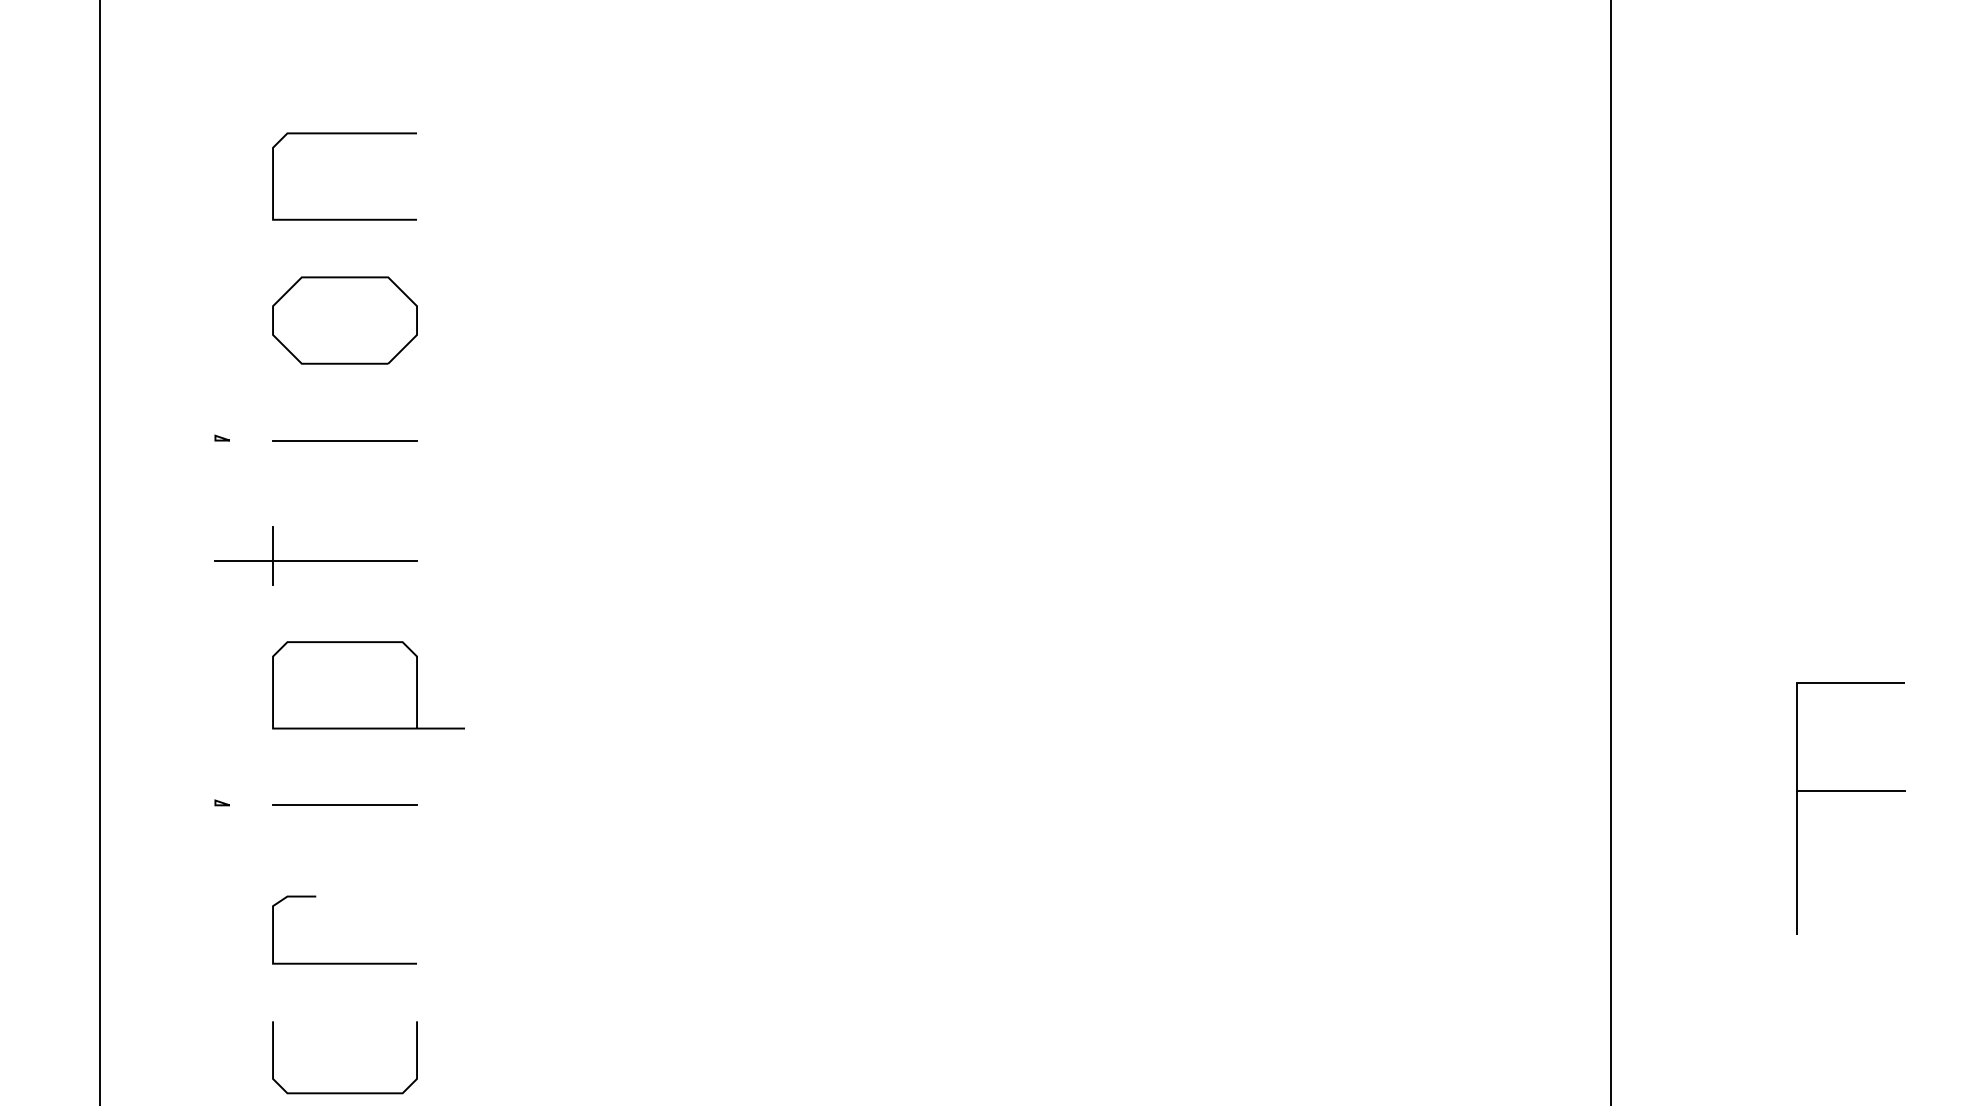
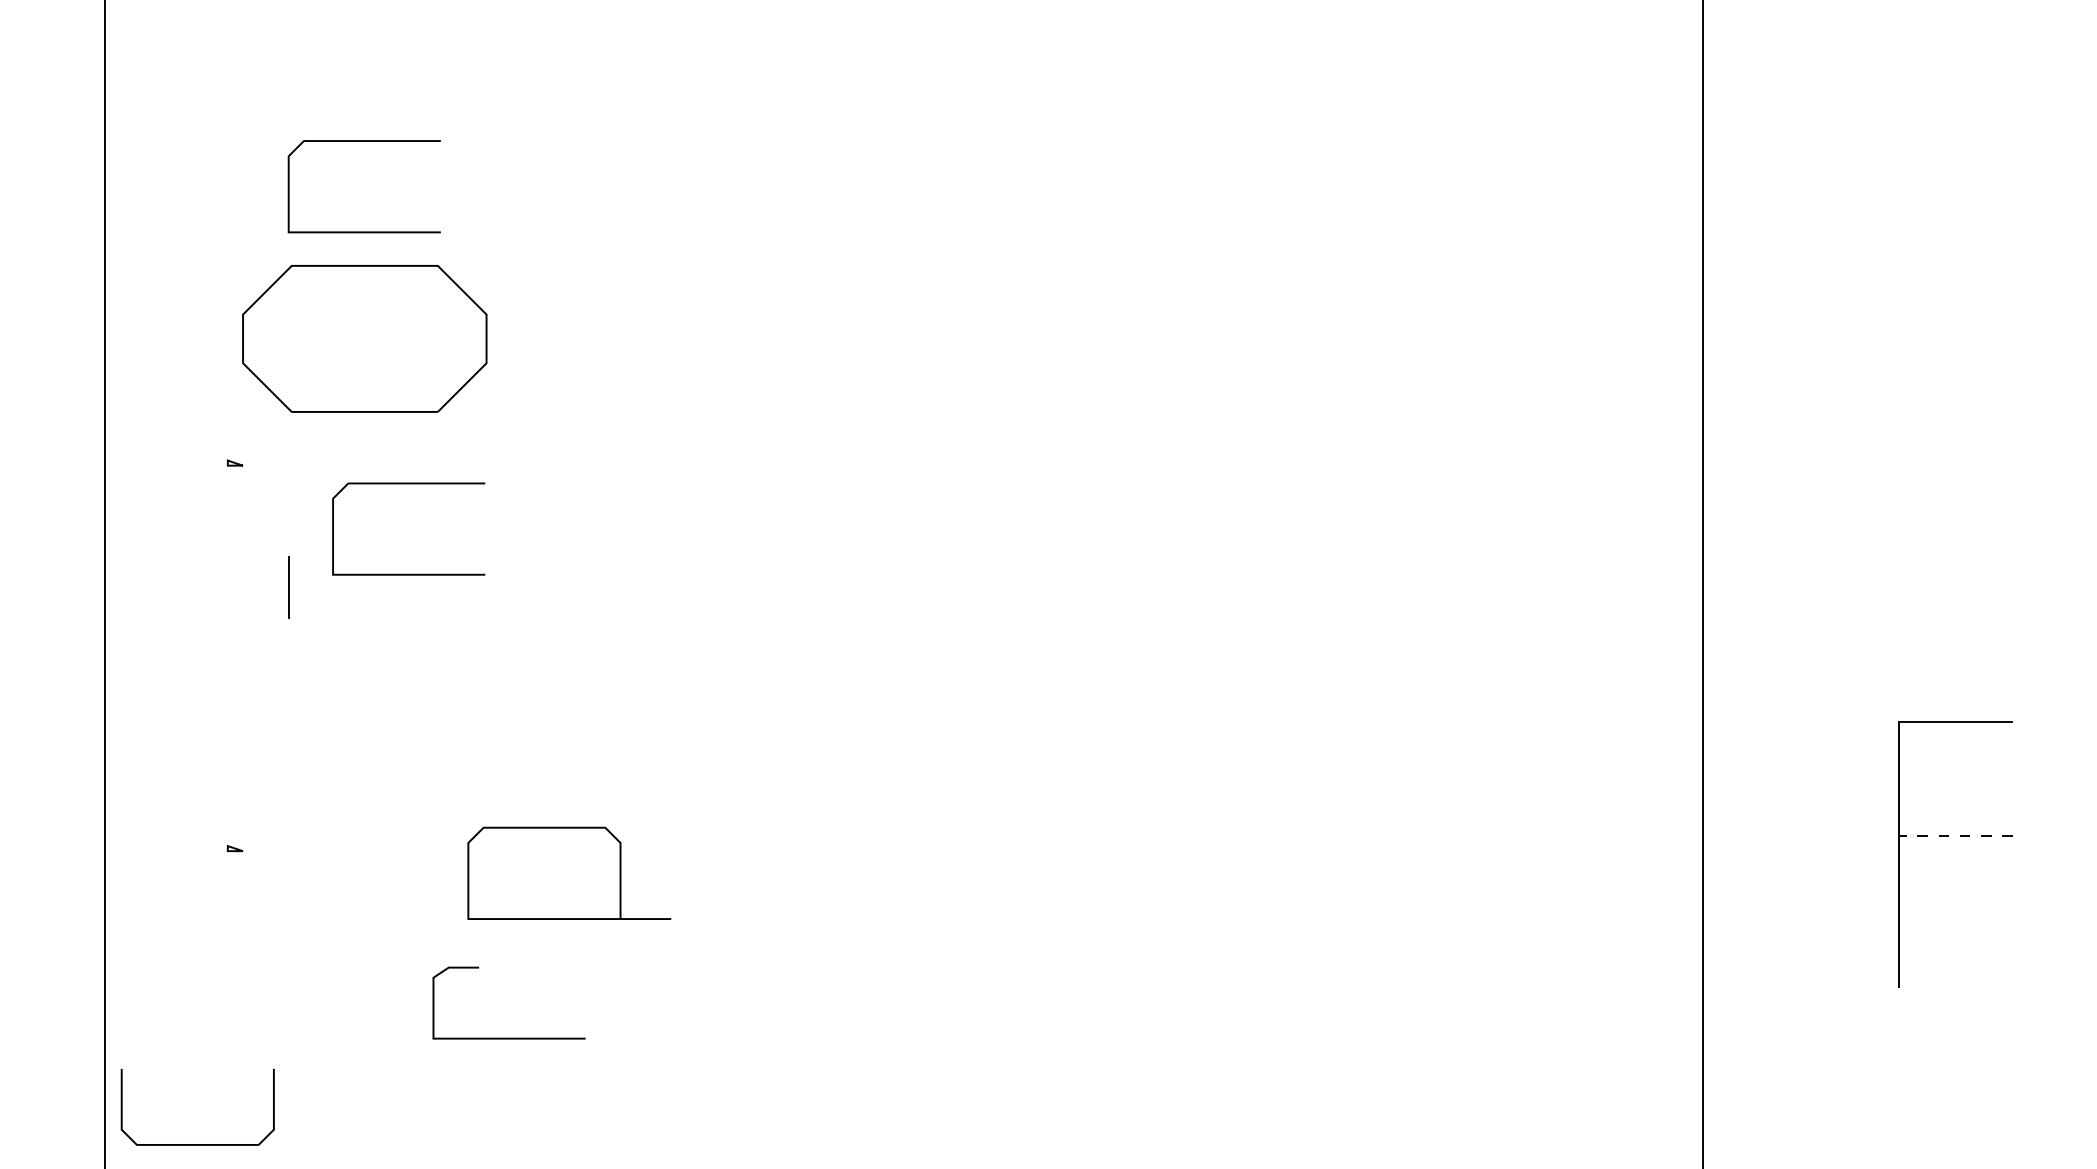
part: (344, 320) -> (364, 338), size x1.6
line: (345, 440) -> (365, 465), removed
line: (386, 458) -> (408, 484), added
line: (316, 560) -> (334, 592), removed
curve: (368, 727) -> (569, 917), moved
line: (1850, 791) -> (1955, 836), solid -> dashed
line: (345, 805) -> (365, 851), removed
line: (344, 962) -> (509, 1037), moved
curve: (344, 1092) -> (197, 1144), moved

